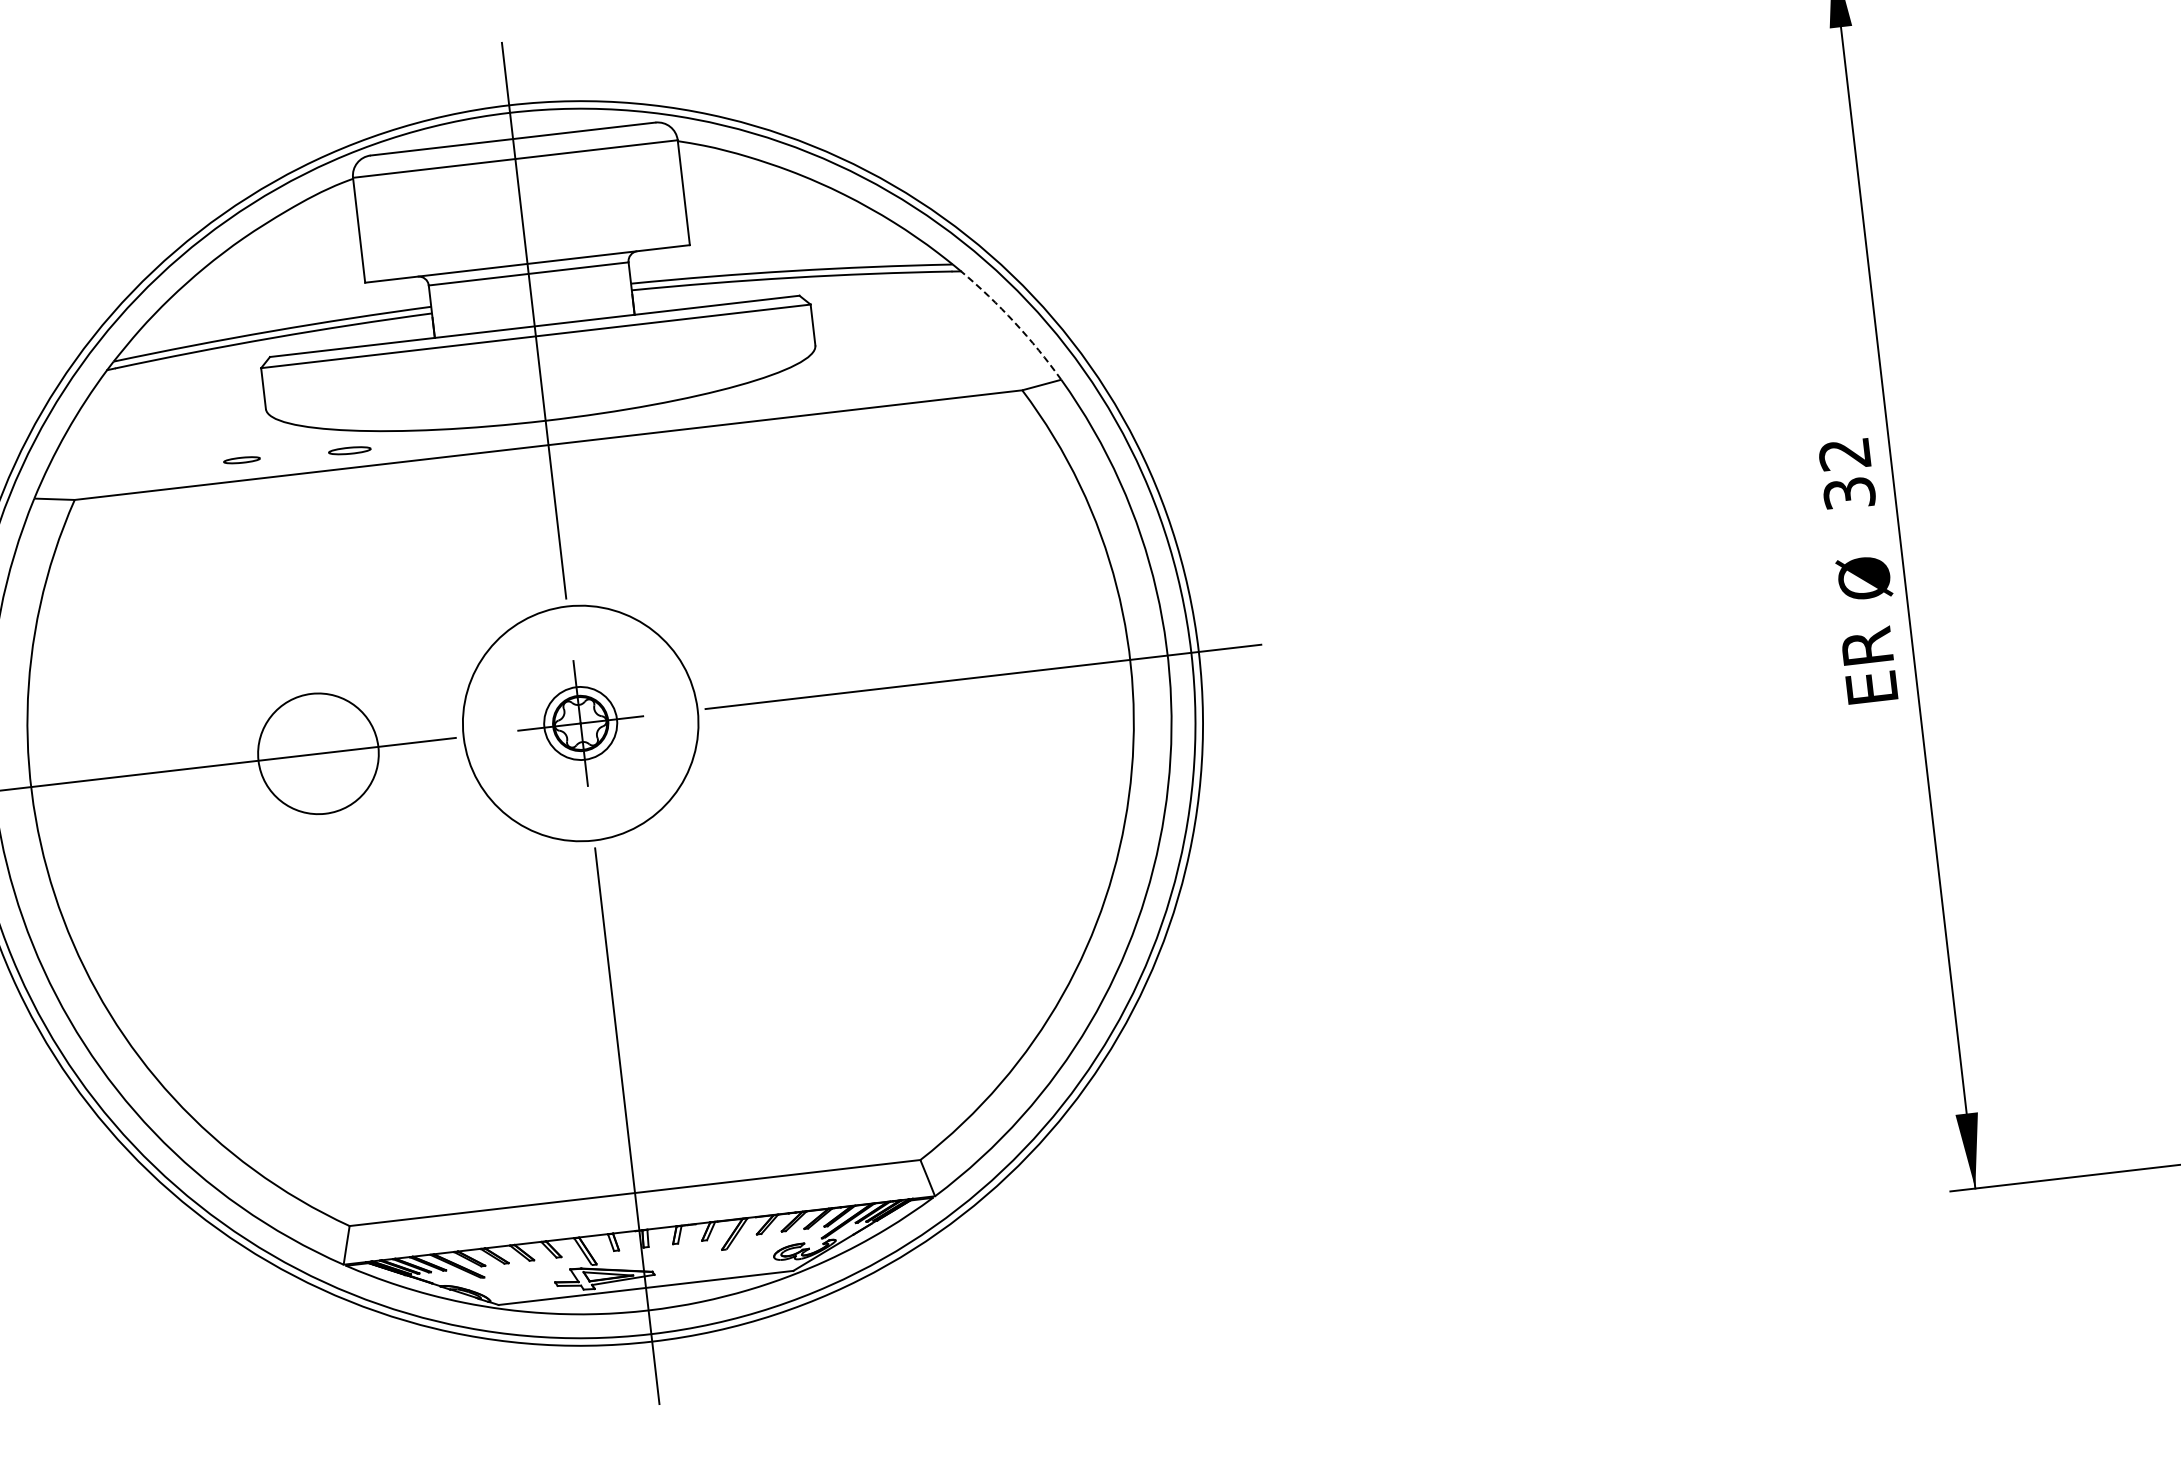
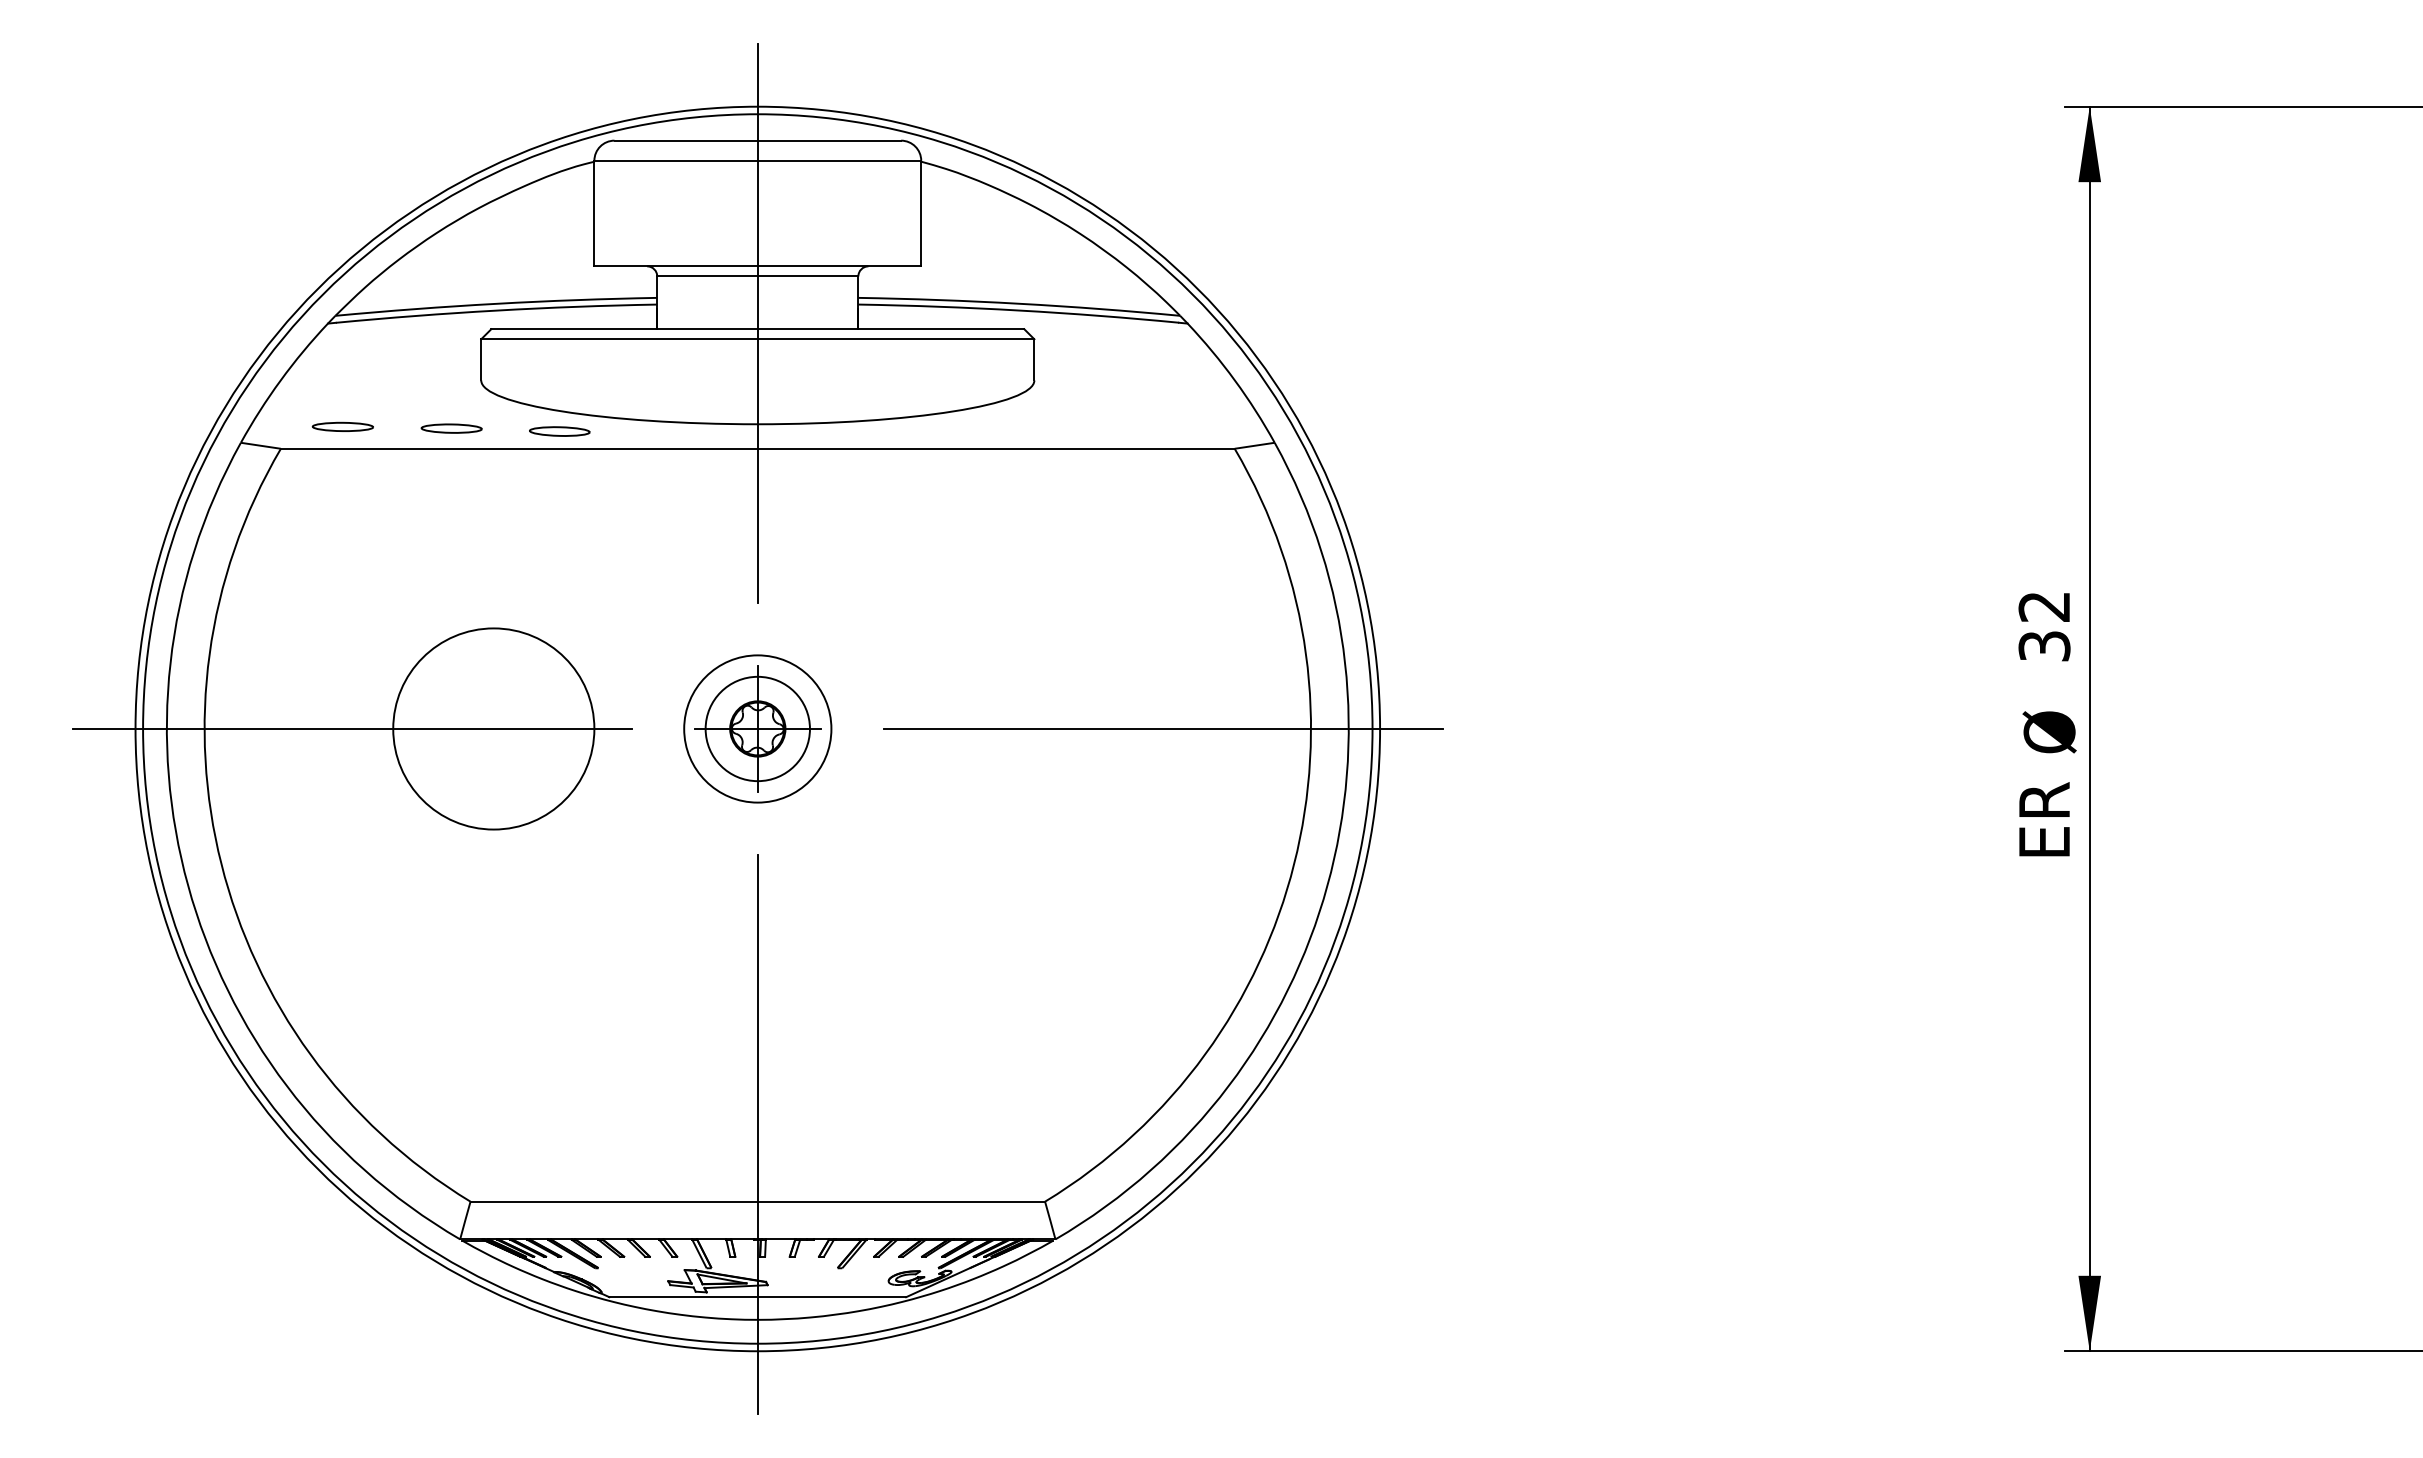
arc: (1014, 322) -> (1234, 380), dashed -> solid
part: (349, 450) -> (559, 431), size x1.43
part: (241, 460) -> (451, 428), size x1.67
part: (133, 470) -> (342, 426), added
circle: (580, 723) -> (757, 728), size x0.62
circle: (580, 723) -> (757, 728), size x1.43
circle: (318, 753) -> (493, 728), size x1.67

